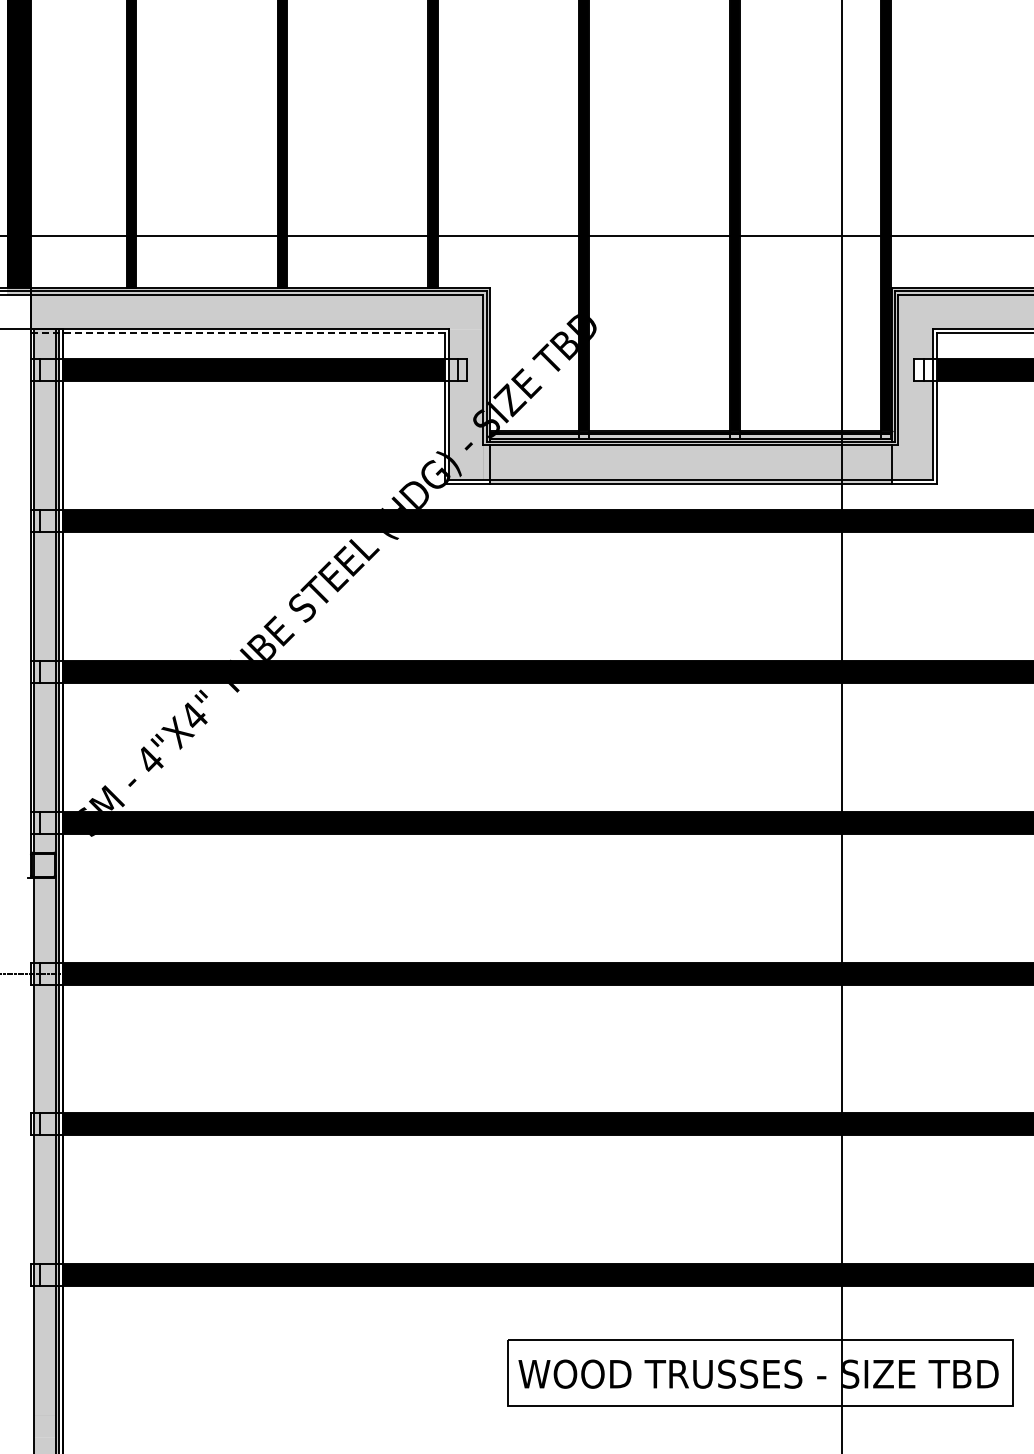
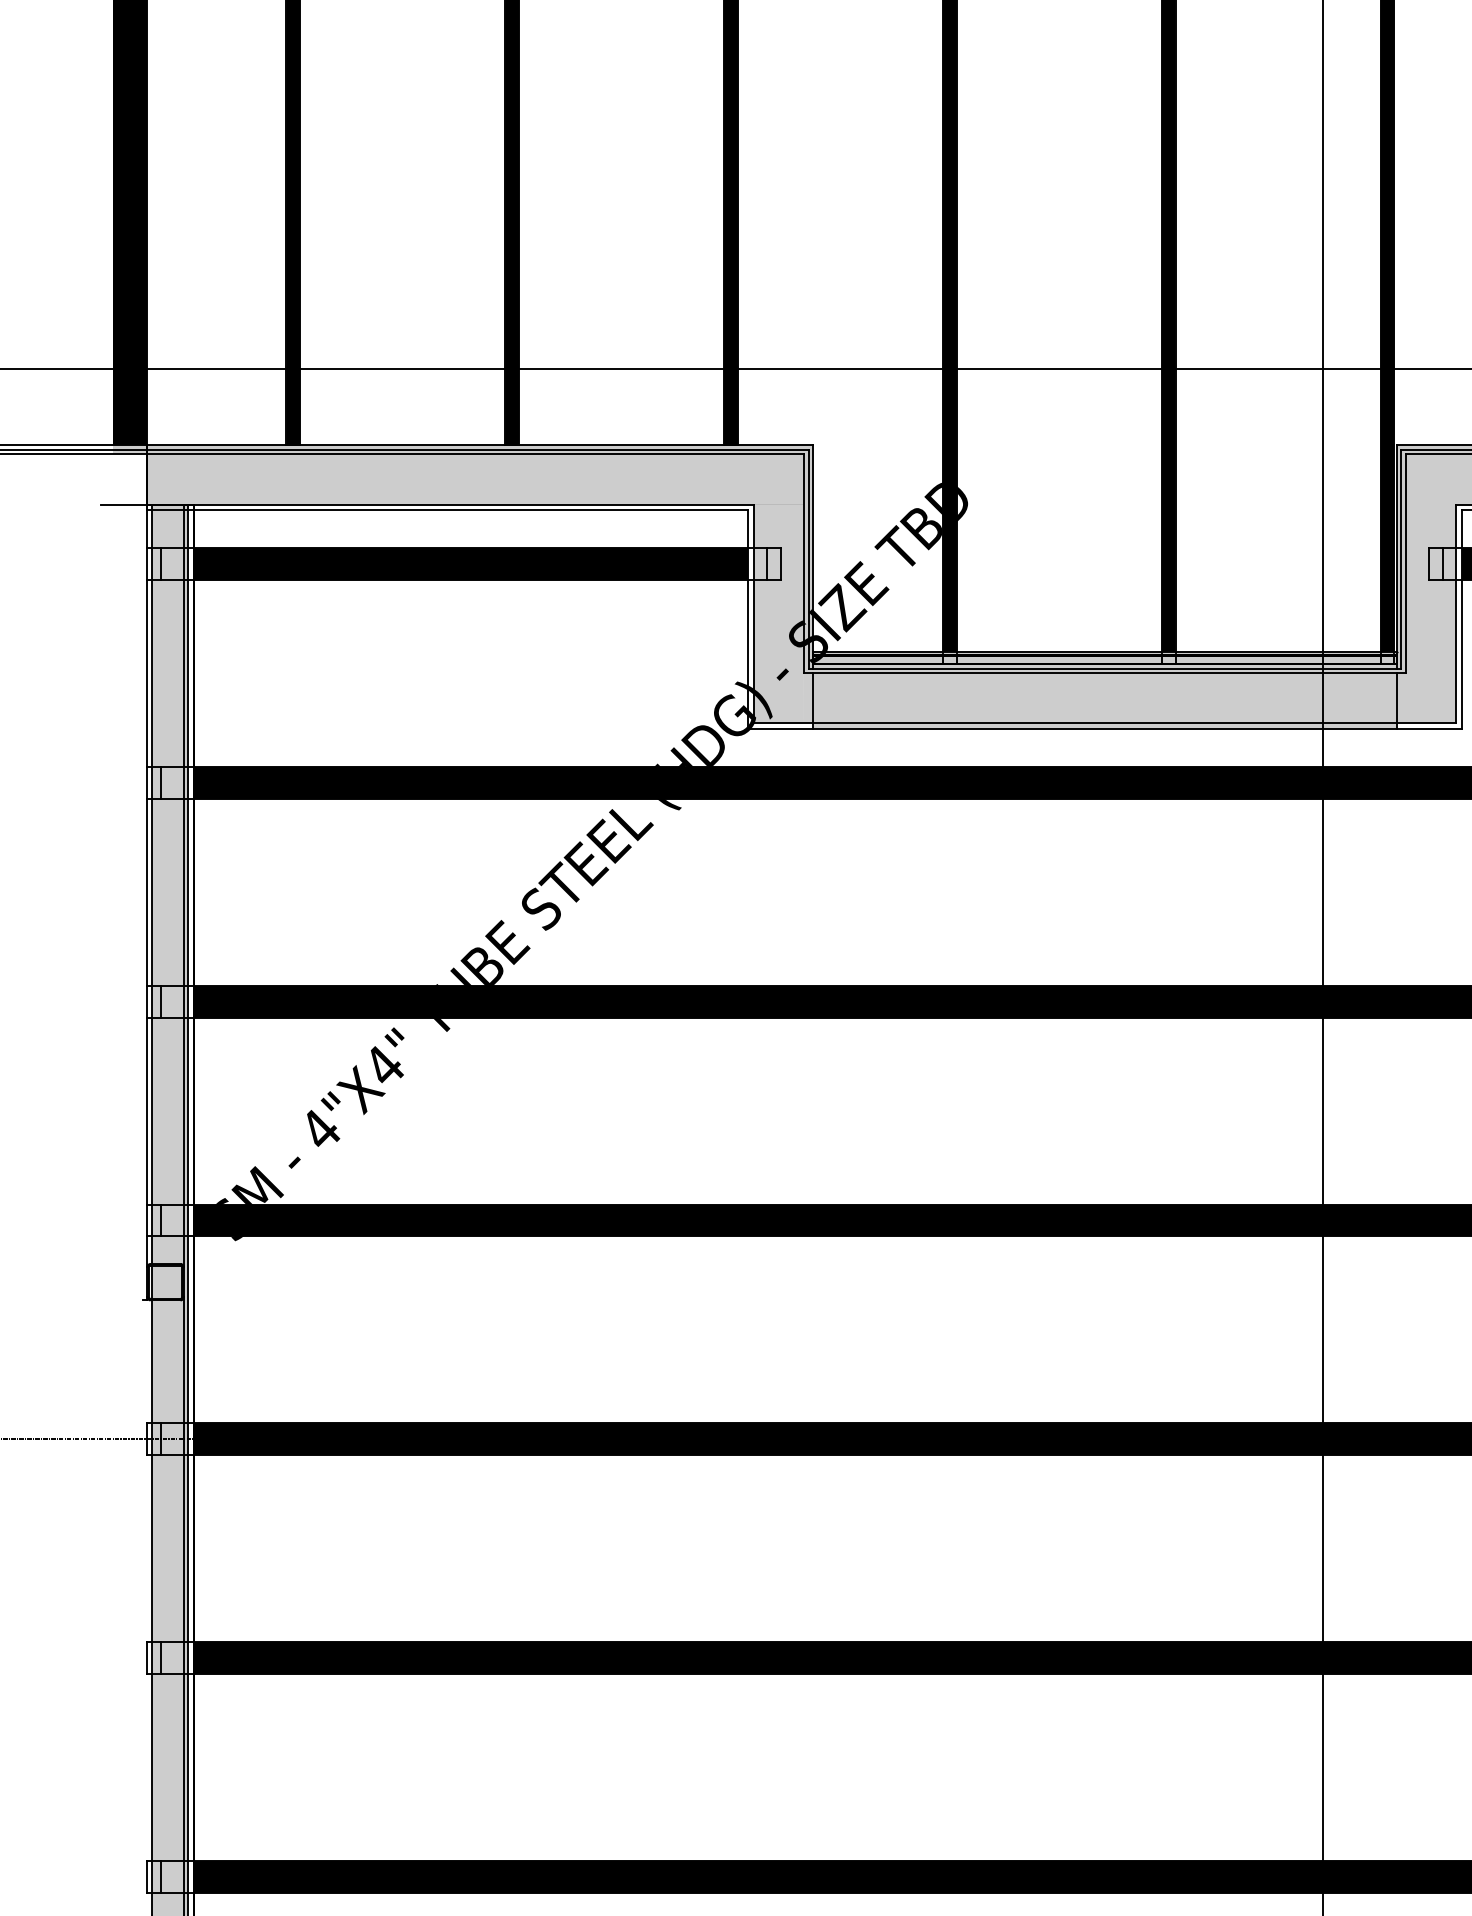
line: (237, 333) -> (447, 510), dashed -> solid
fill: (923, 370) -> (1442, 564), added

